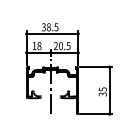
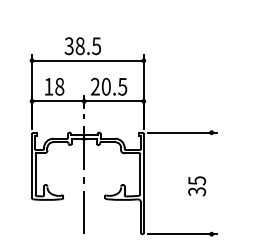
line: (109, 90) -> (211, 183), removed

